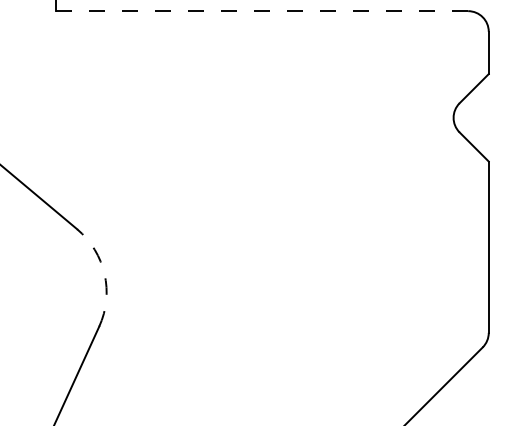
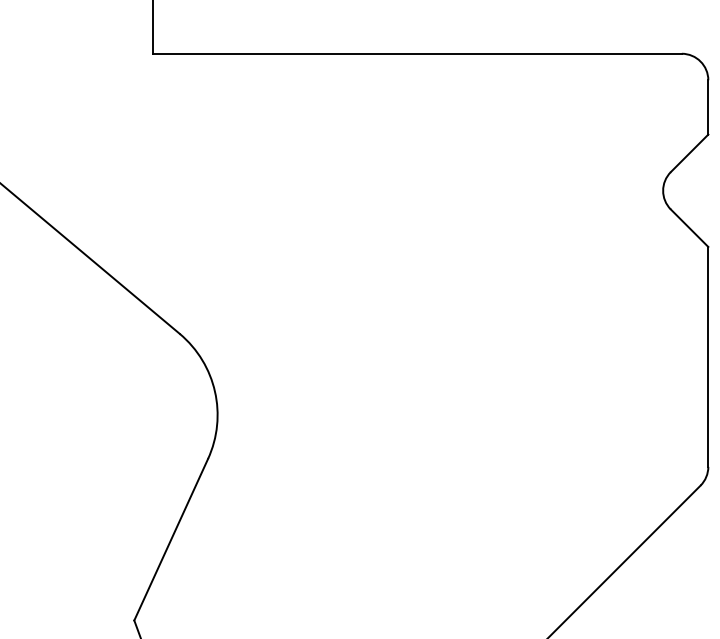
line: (262, 10) -> (417, 53), dashed -> solid
arc: (105, 274) -> (215, 391), dashed -> solid

